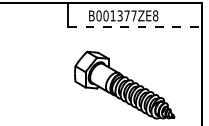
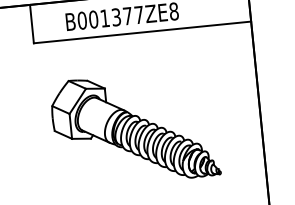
line: (135, 26) -> (143, 31), dashed -> solid

